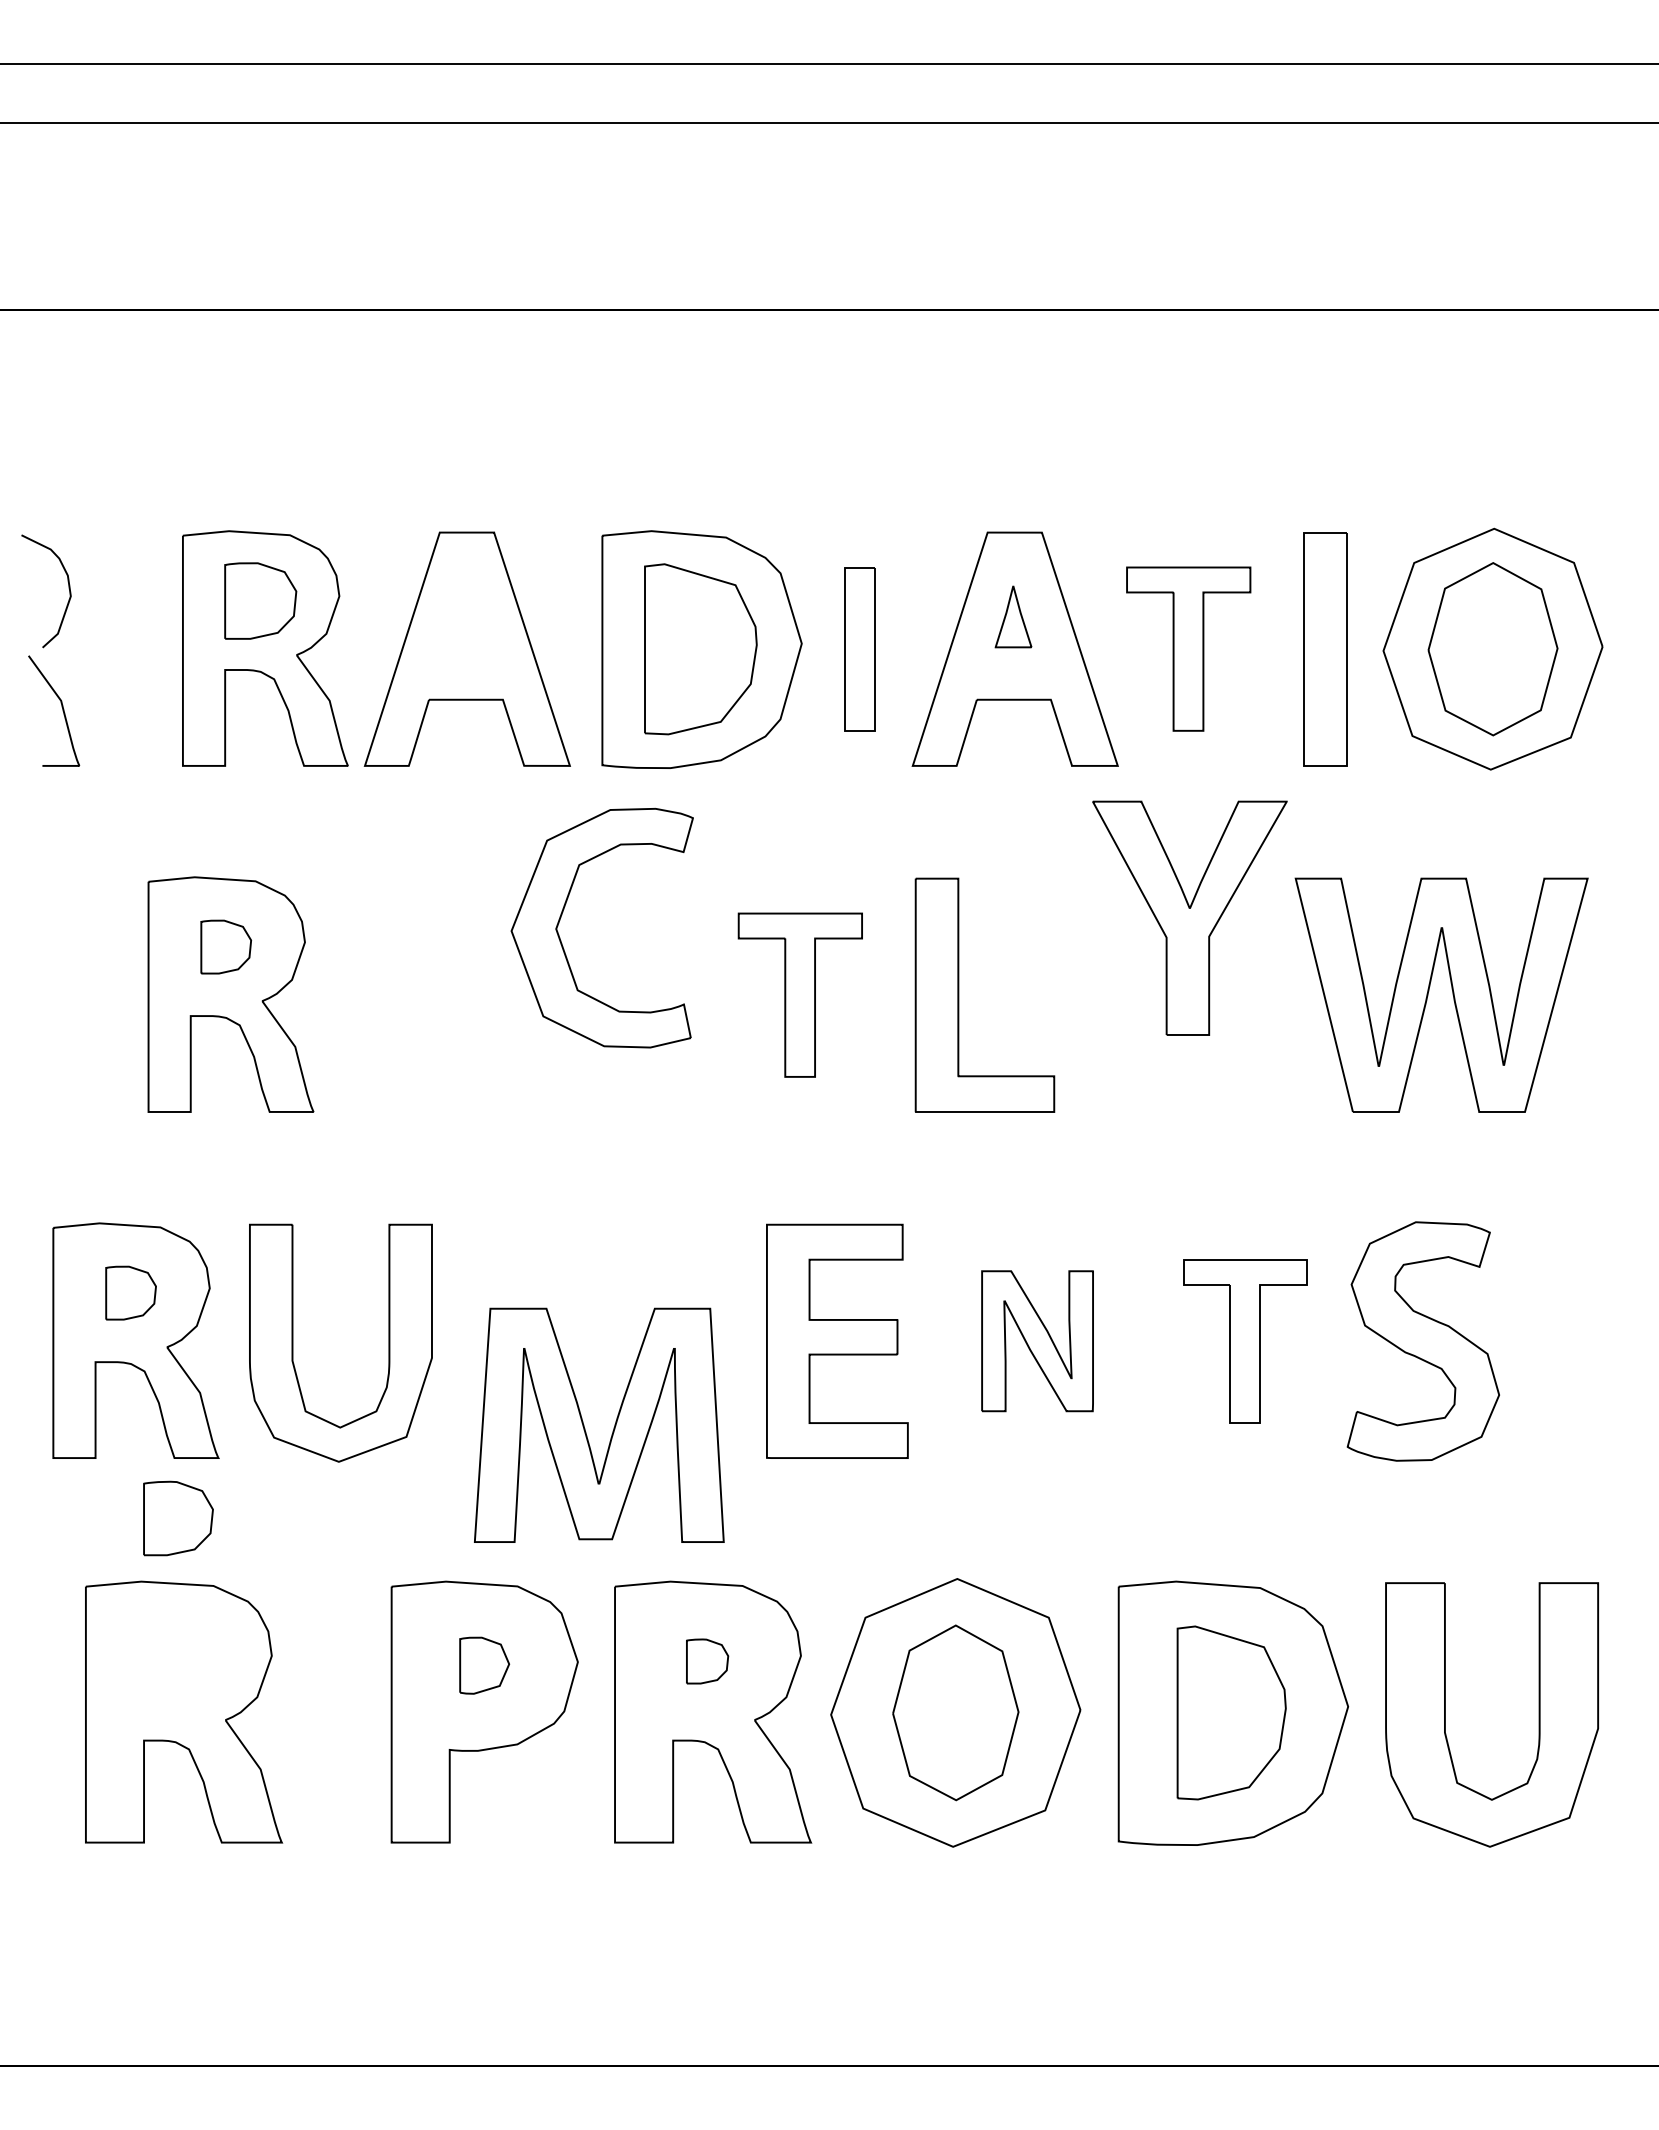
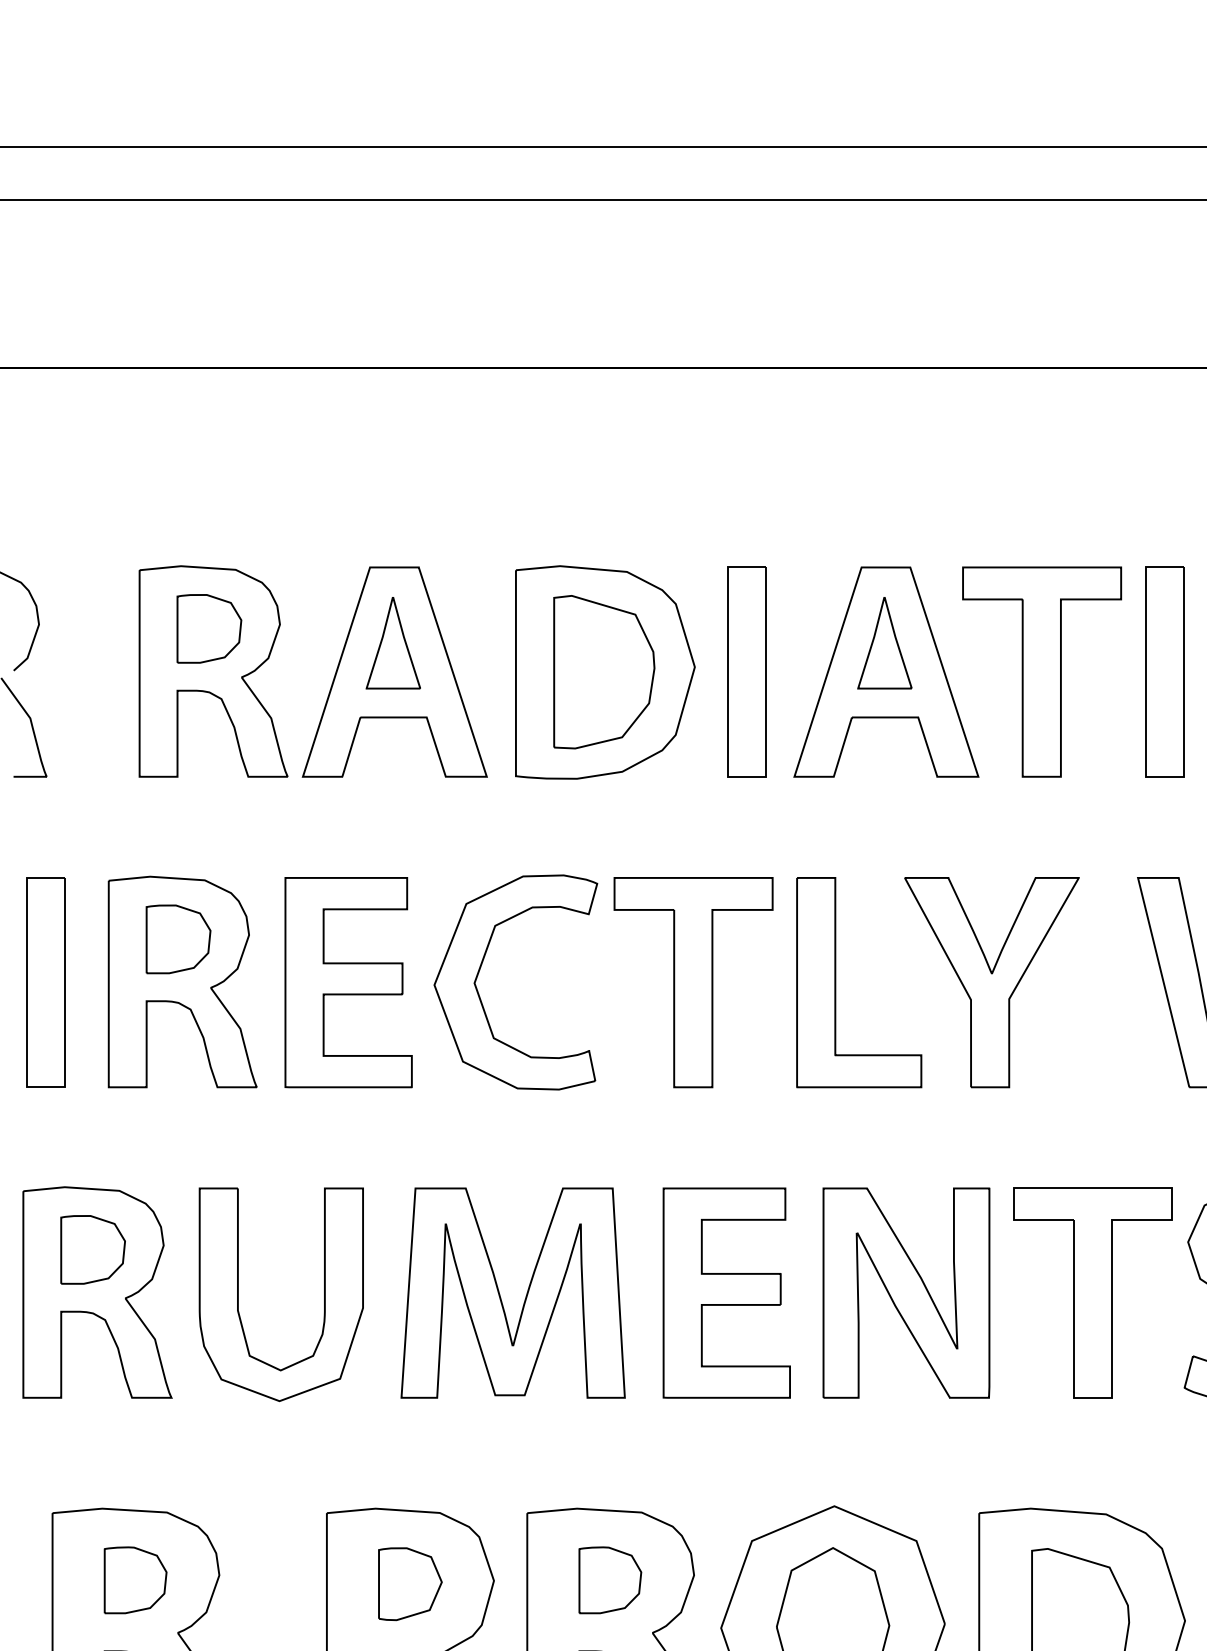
part: (465, 616) -> (393, 642), added
part: (1013, 616) -> (884, 642), size x1.67
part: (1188, 648) -> (1041, 671), size x1.43
part: (859, 649) -> (746, 672), size x1.43
curve: (1189, 908) -> (991, 973), moved
part: (562, 915) -> (480, 971), moved
part: (225, 946) -> (177, 938), size x1.43
part: (800, 994) -> (693, 981), size x1.43
part: (78, 995) -> (45, 982), added
curve: (415, 1007) -> (348, 993), added
part: (130, 1292) -> (92, 1249), size x1.43
part: (1037, 1340) -> (906, 1292), size x1.67
part: (1245, 1341) -> (1092, 1293), size x1.43
part: (613, 1427) -> (525, 1295), moved
part: (178, 1518) -> (135, 1580), moved
part: (707, 1661) -> (610, 1580), size x1.67
part: (484, 1665) -> (410, 1583), size x1.43

